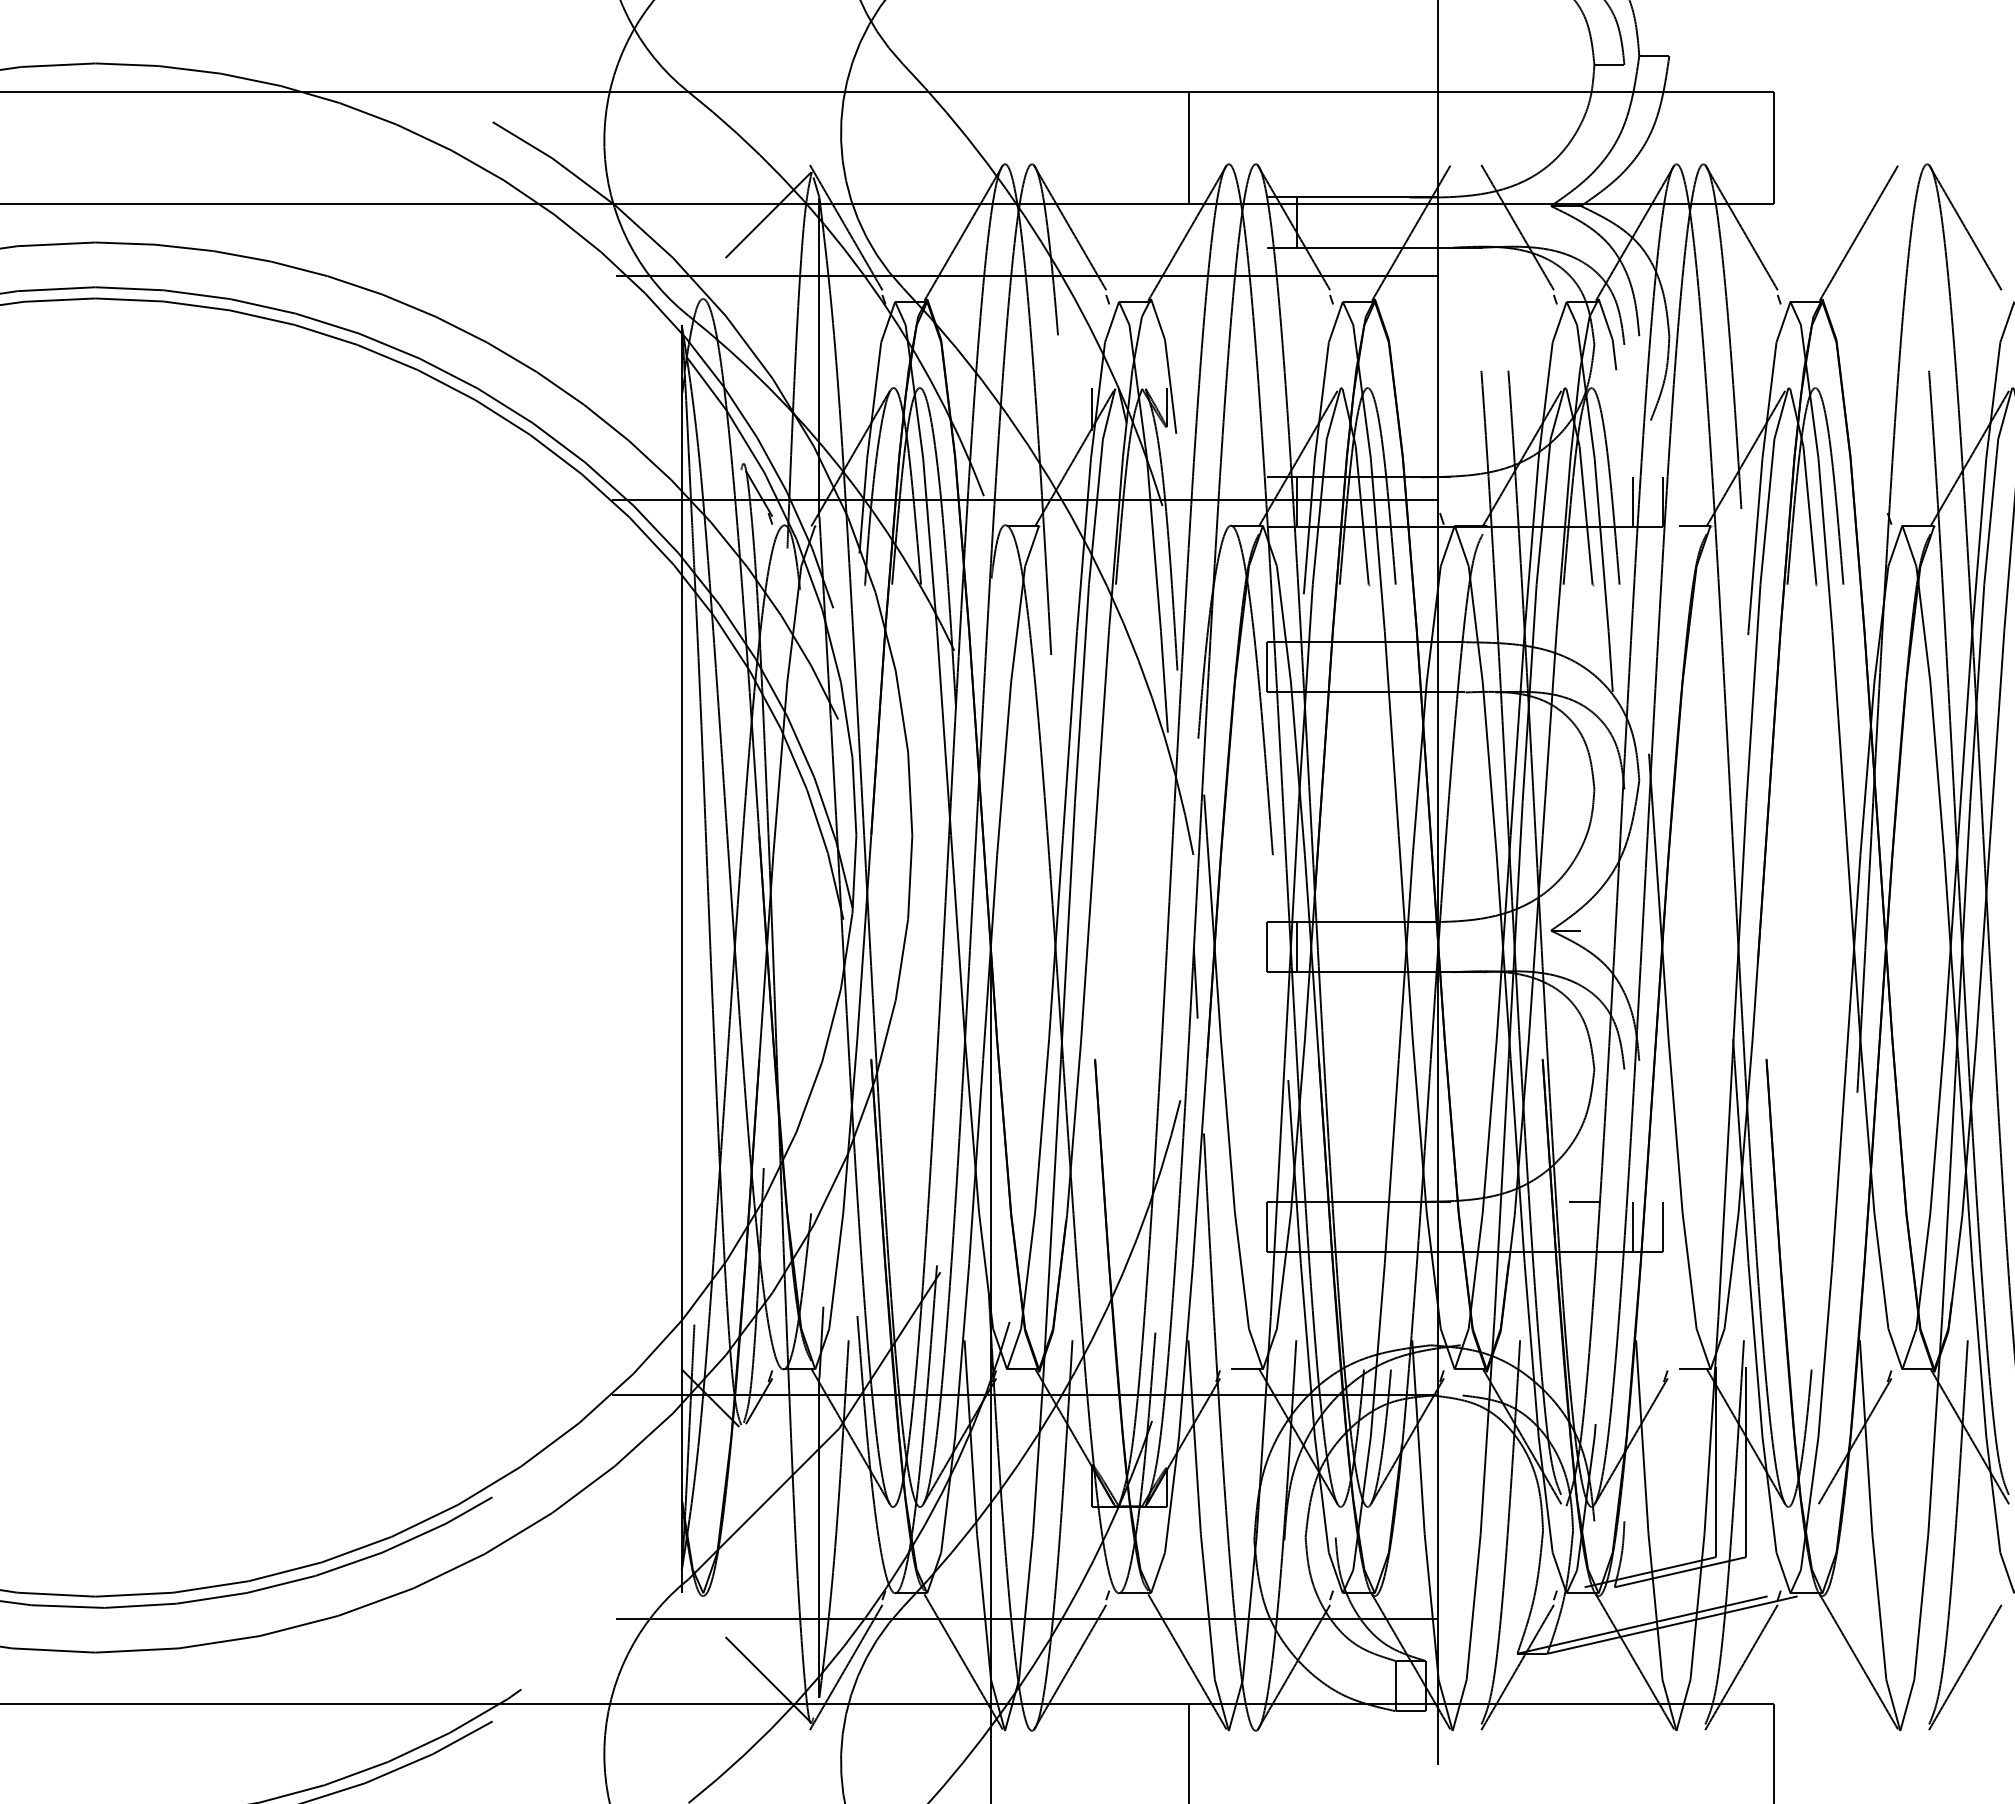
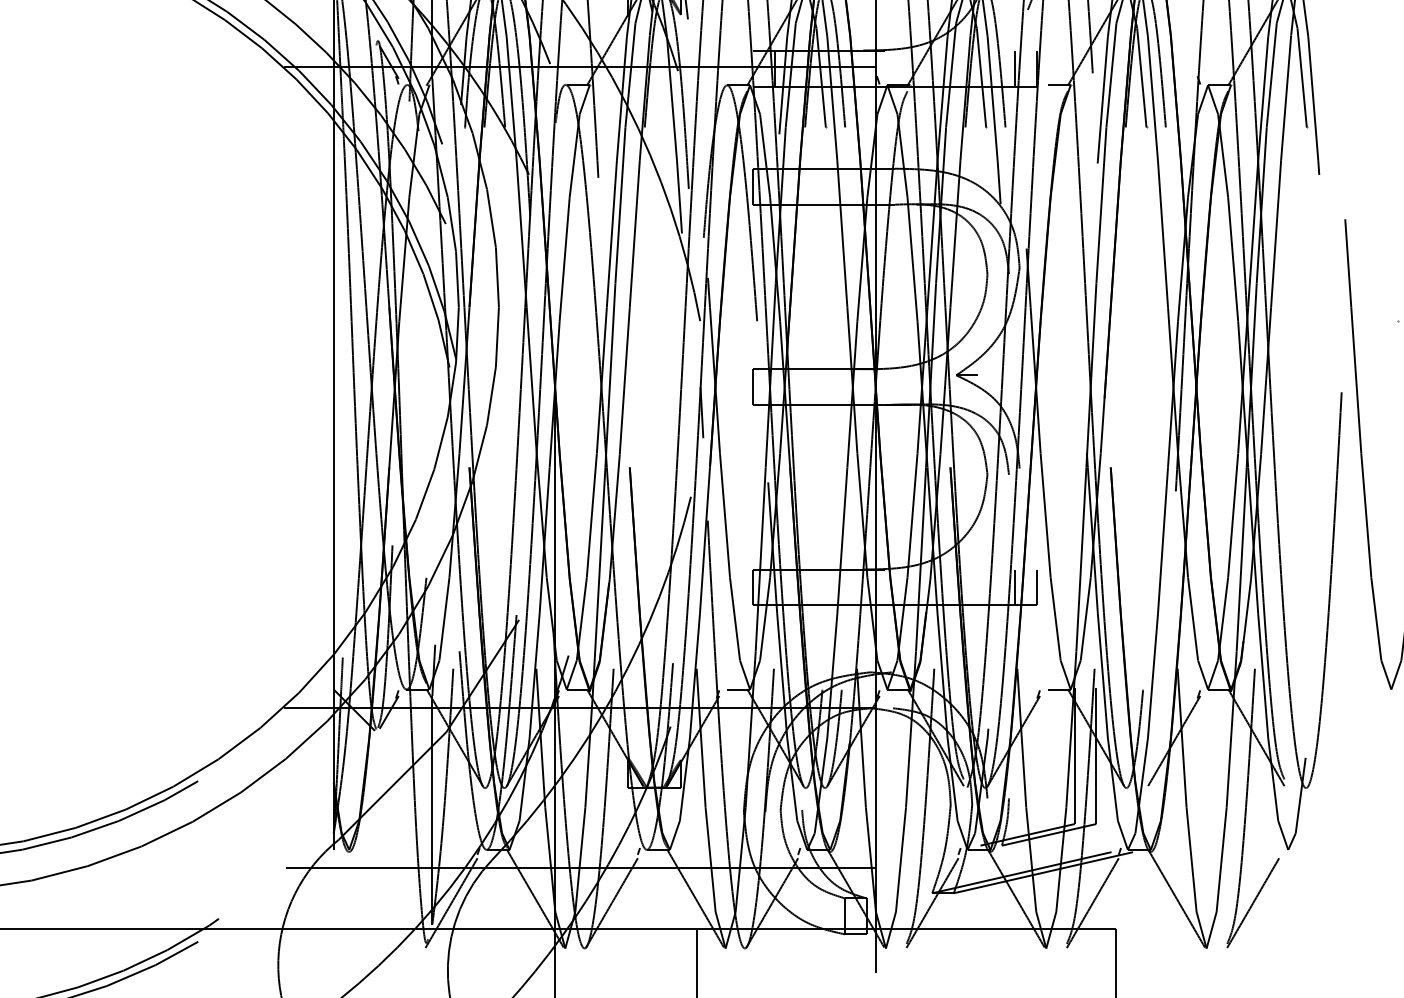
line: (1297, 947) -> (774, 387), removed
line: (1584, 1201) -> (980, 569), removed
line: (768, 1679) -> (395, 911), removed

